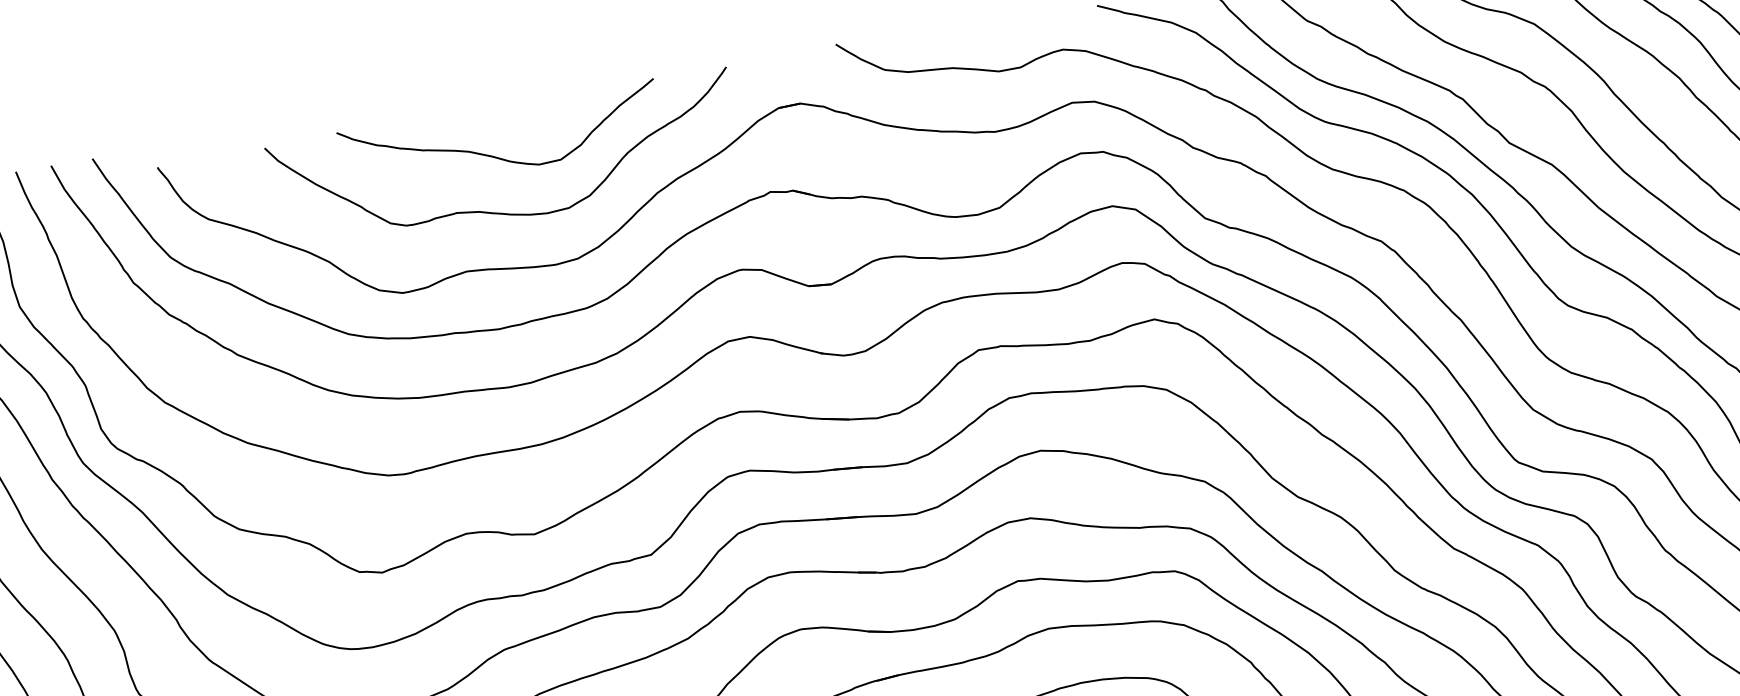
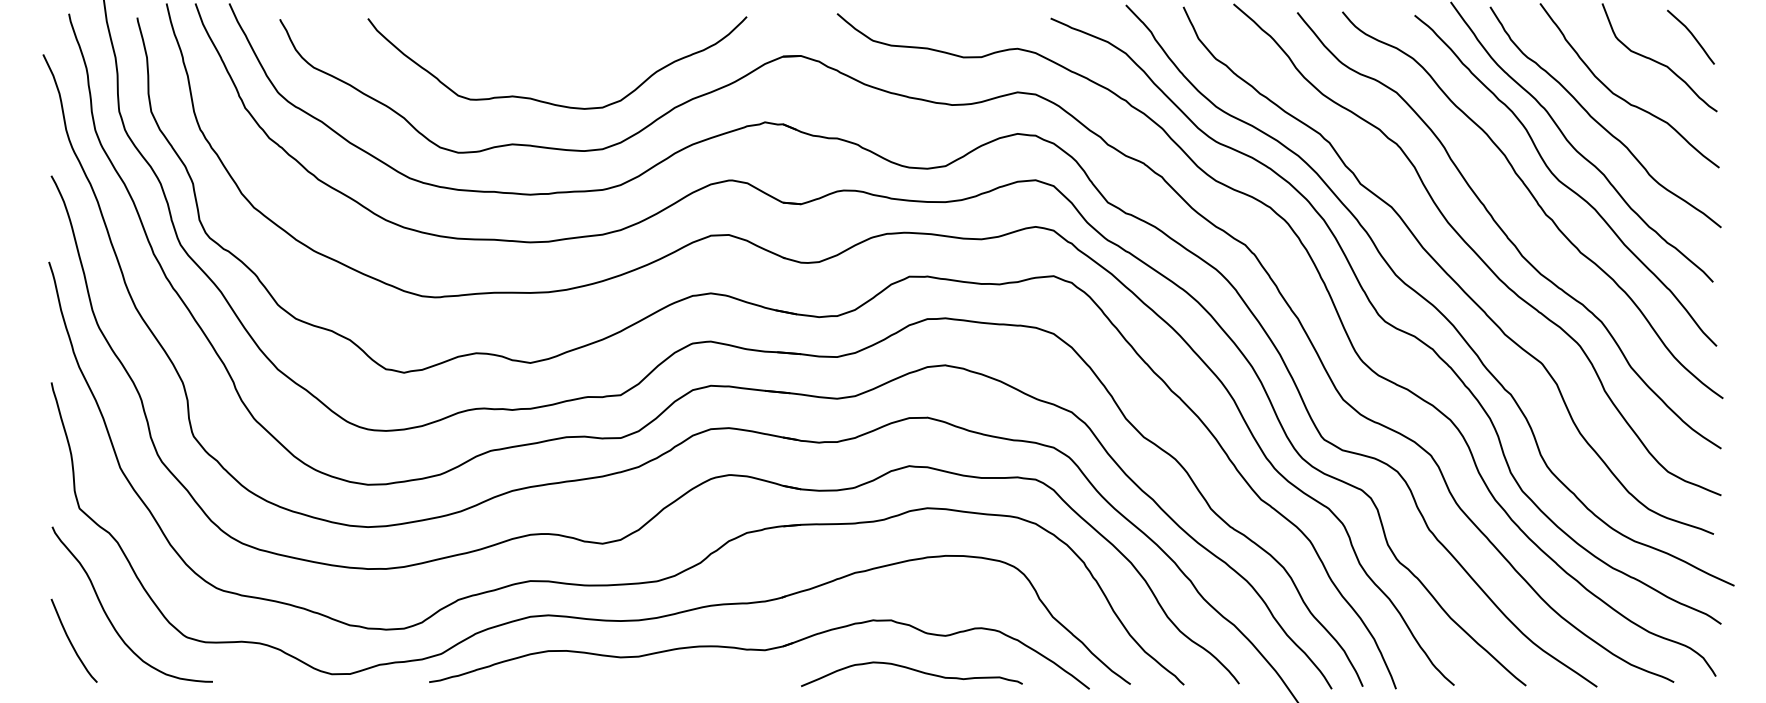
curve: (496, 156) -> (551, 56), removed

